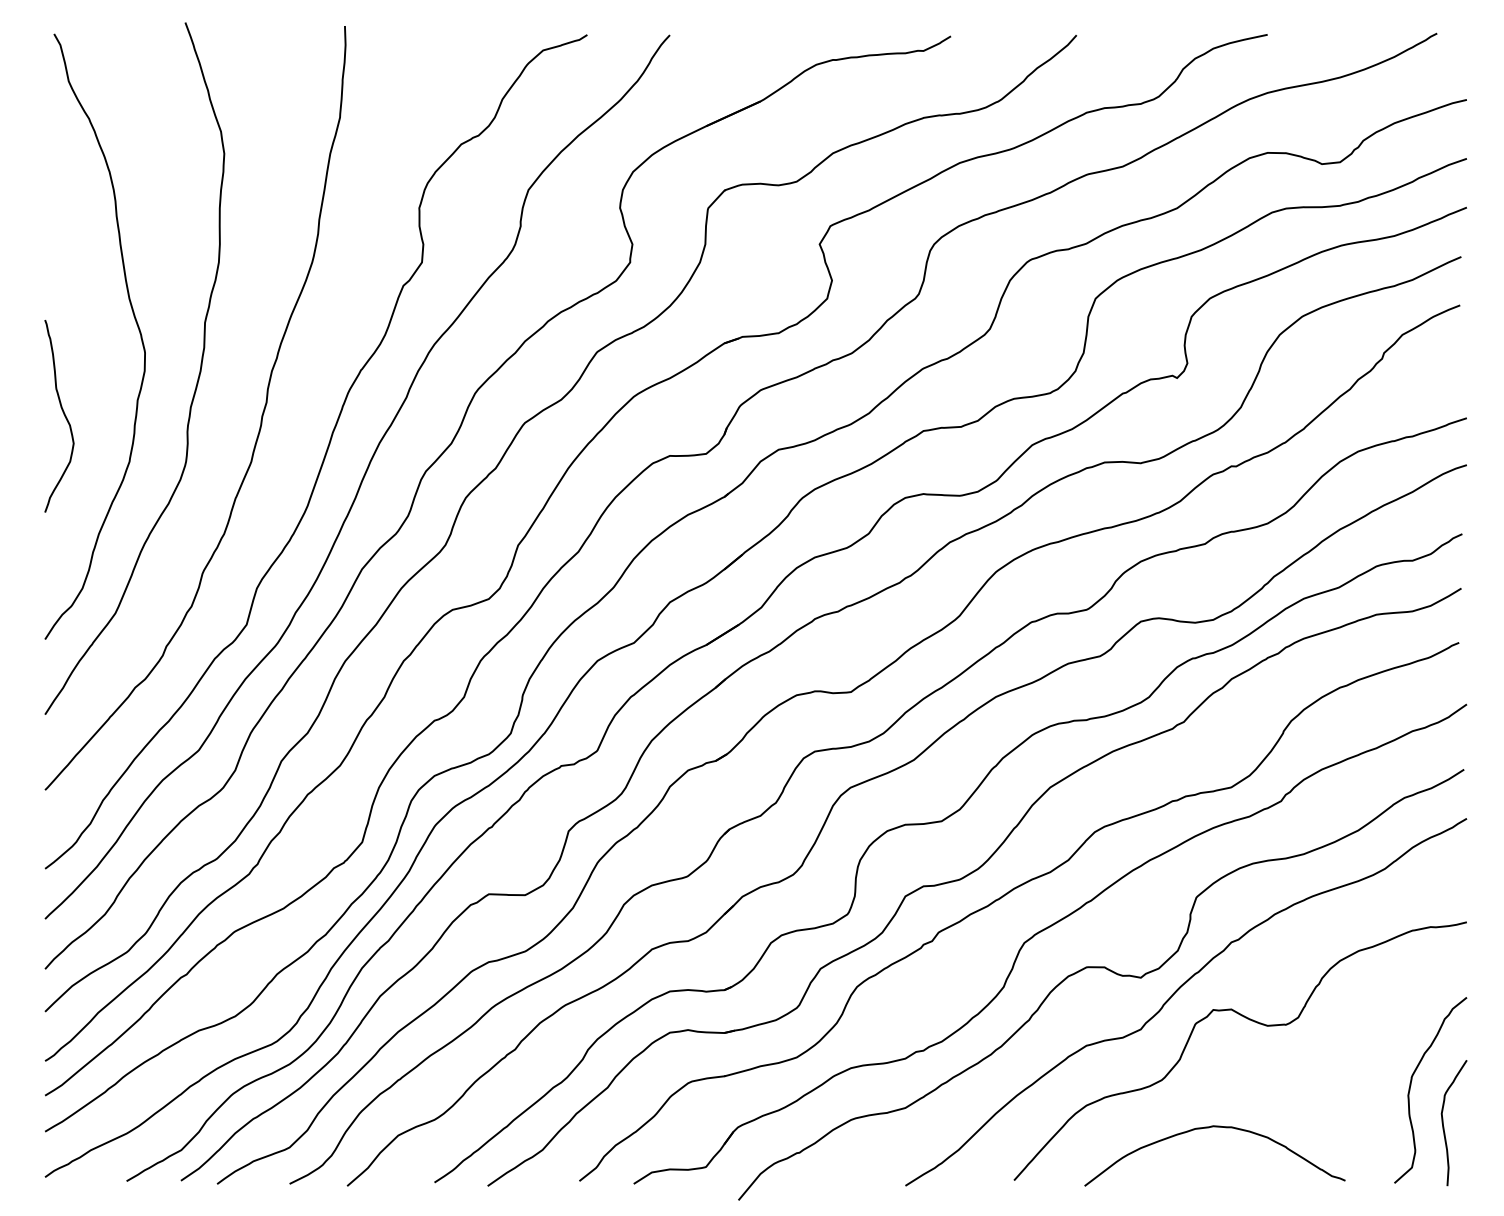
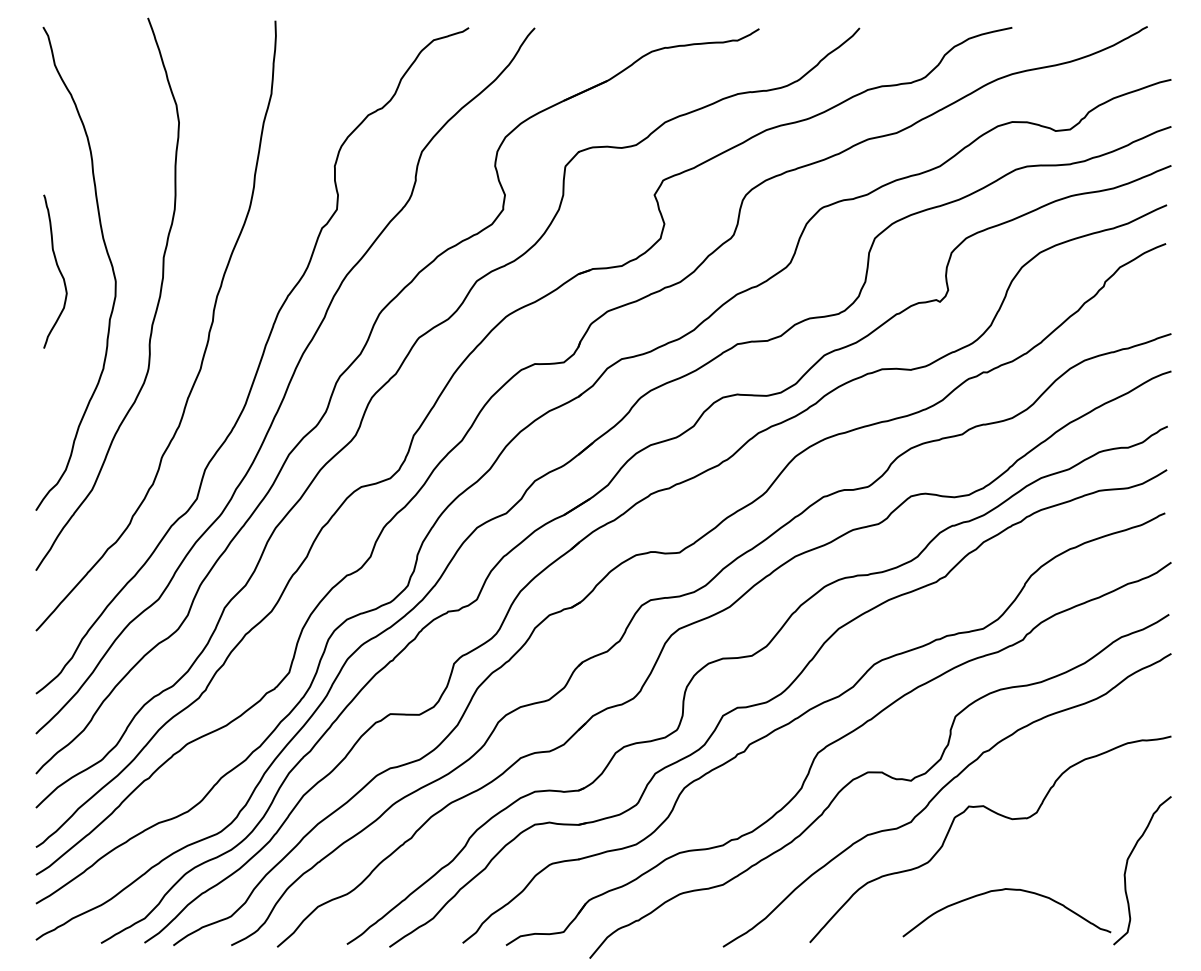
curve: (63, 414) -> (58, 270), moved
curve: (1444, 1126) -> (1153, 899), removed
curve: (1209, 1128) -> (1002, 890), moved

